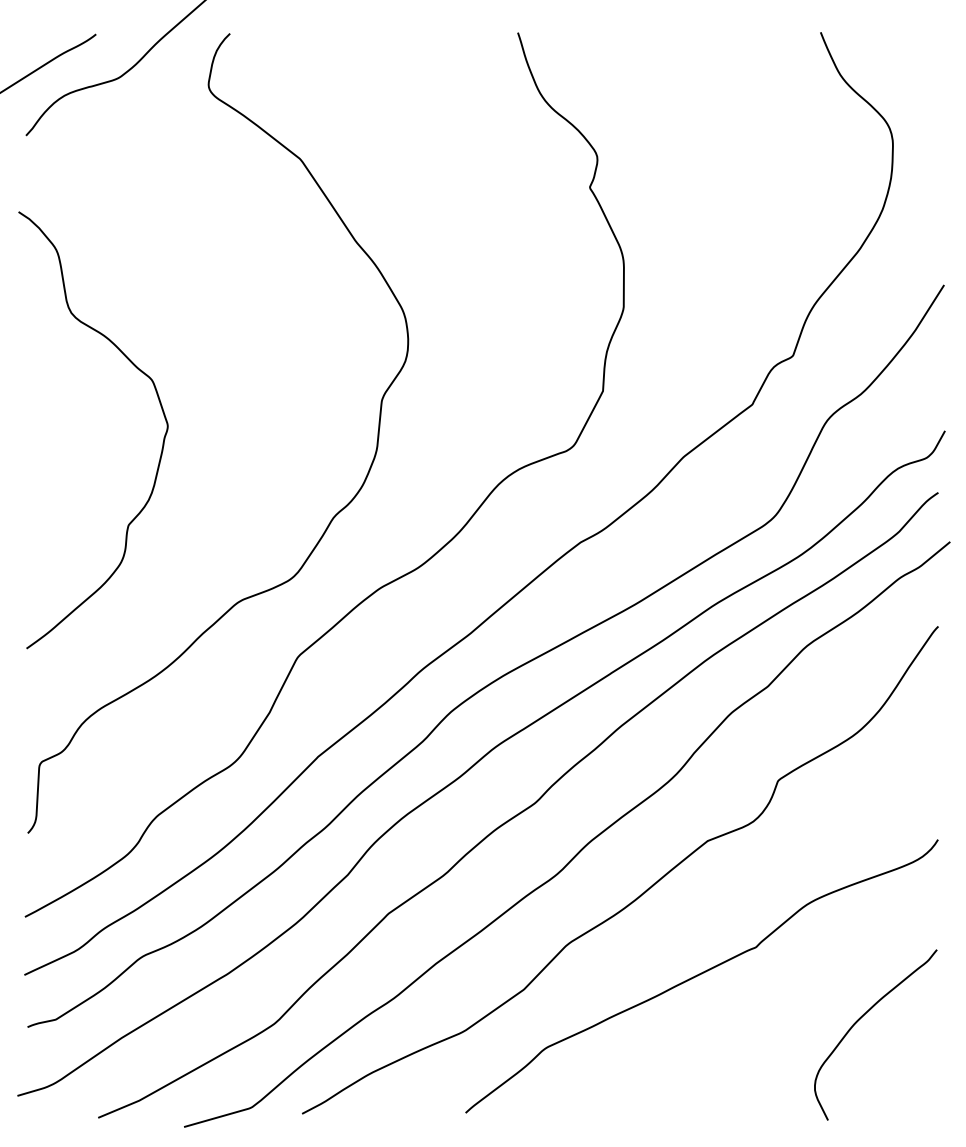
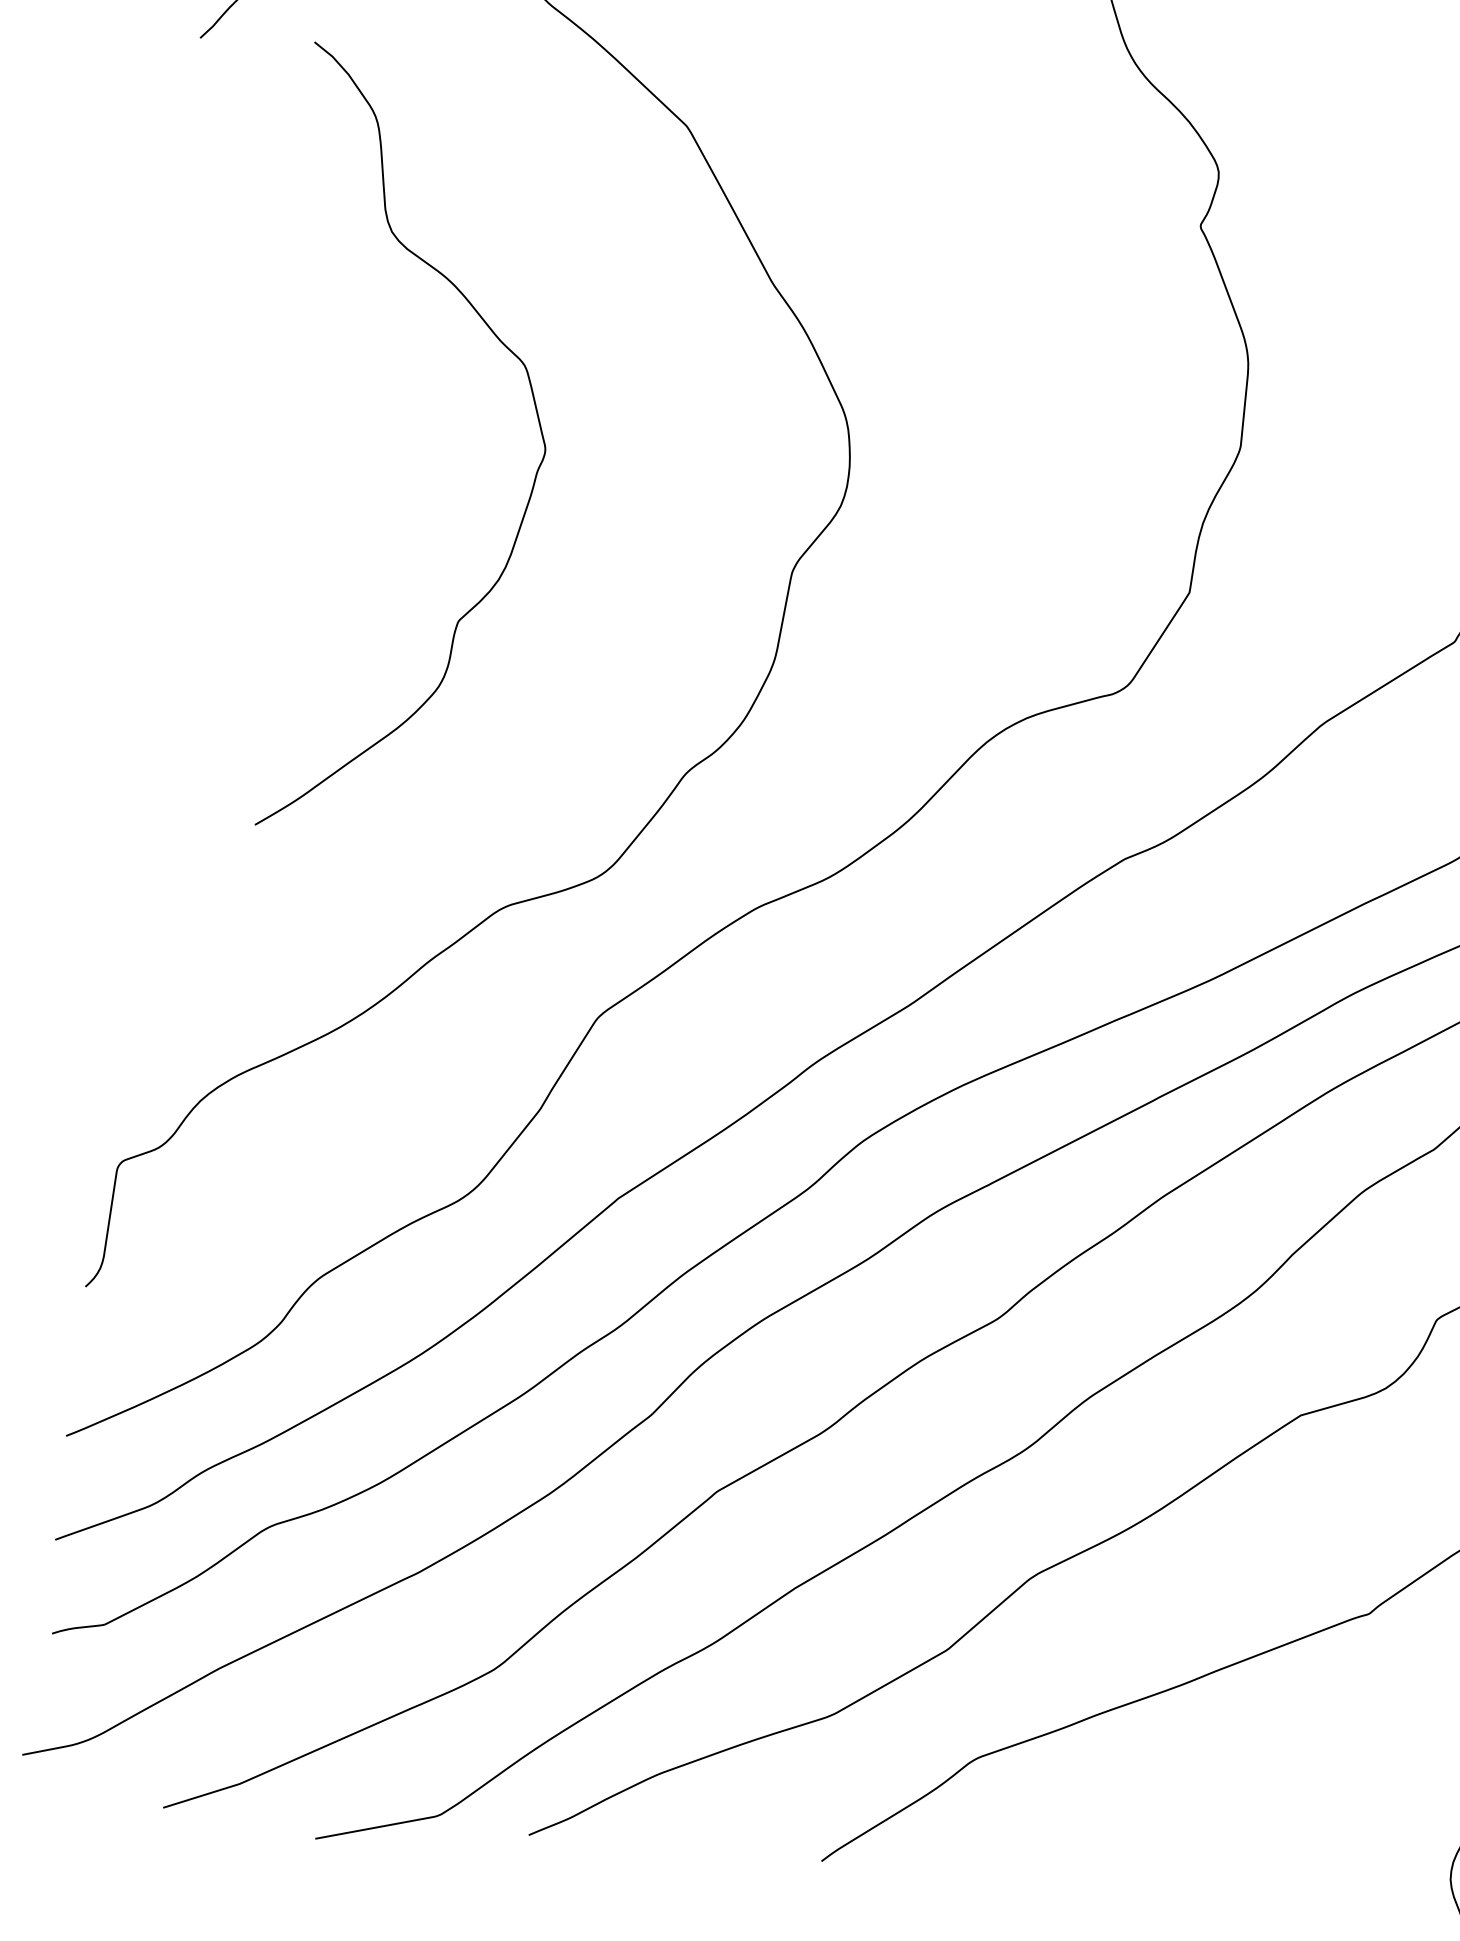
curve: (162, 442) -> (533, 478), moved

